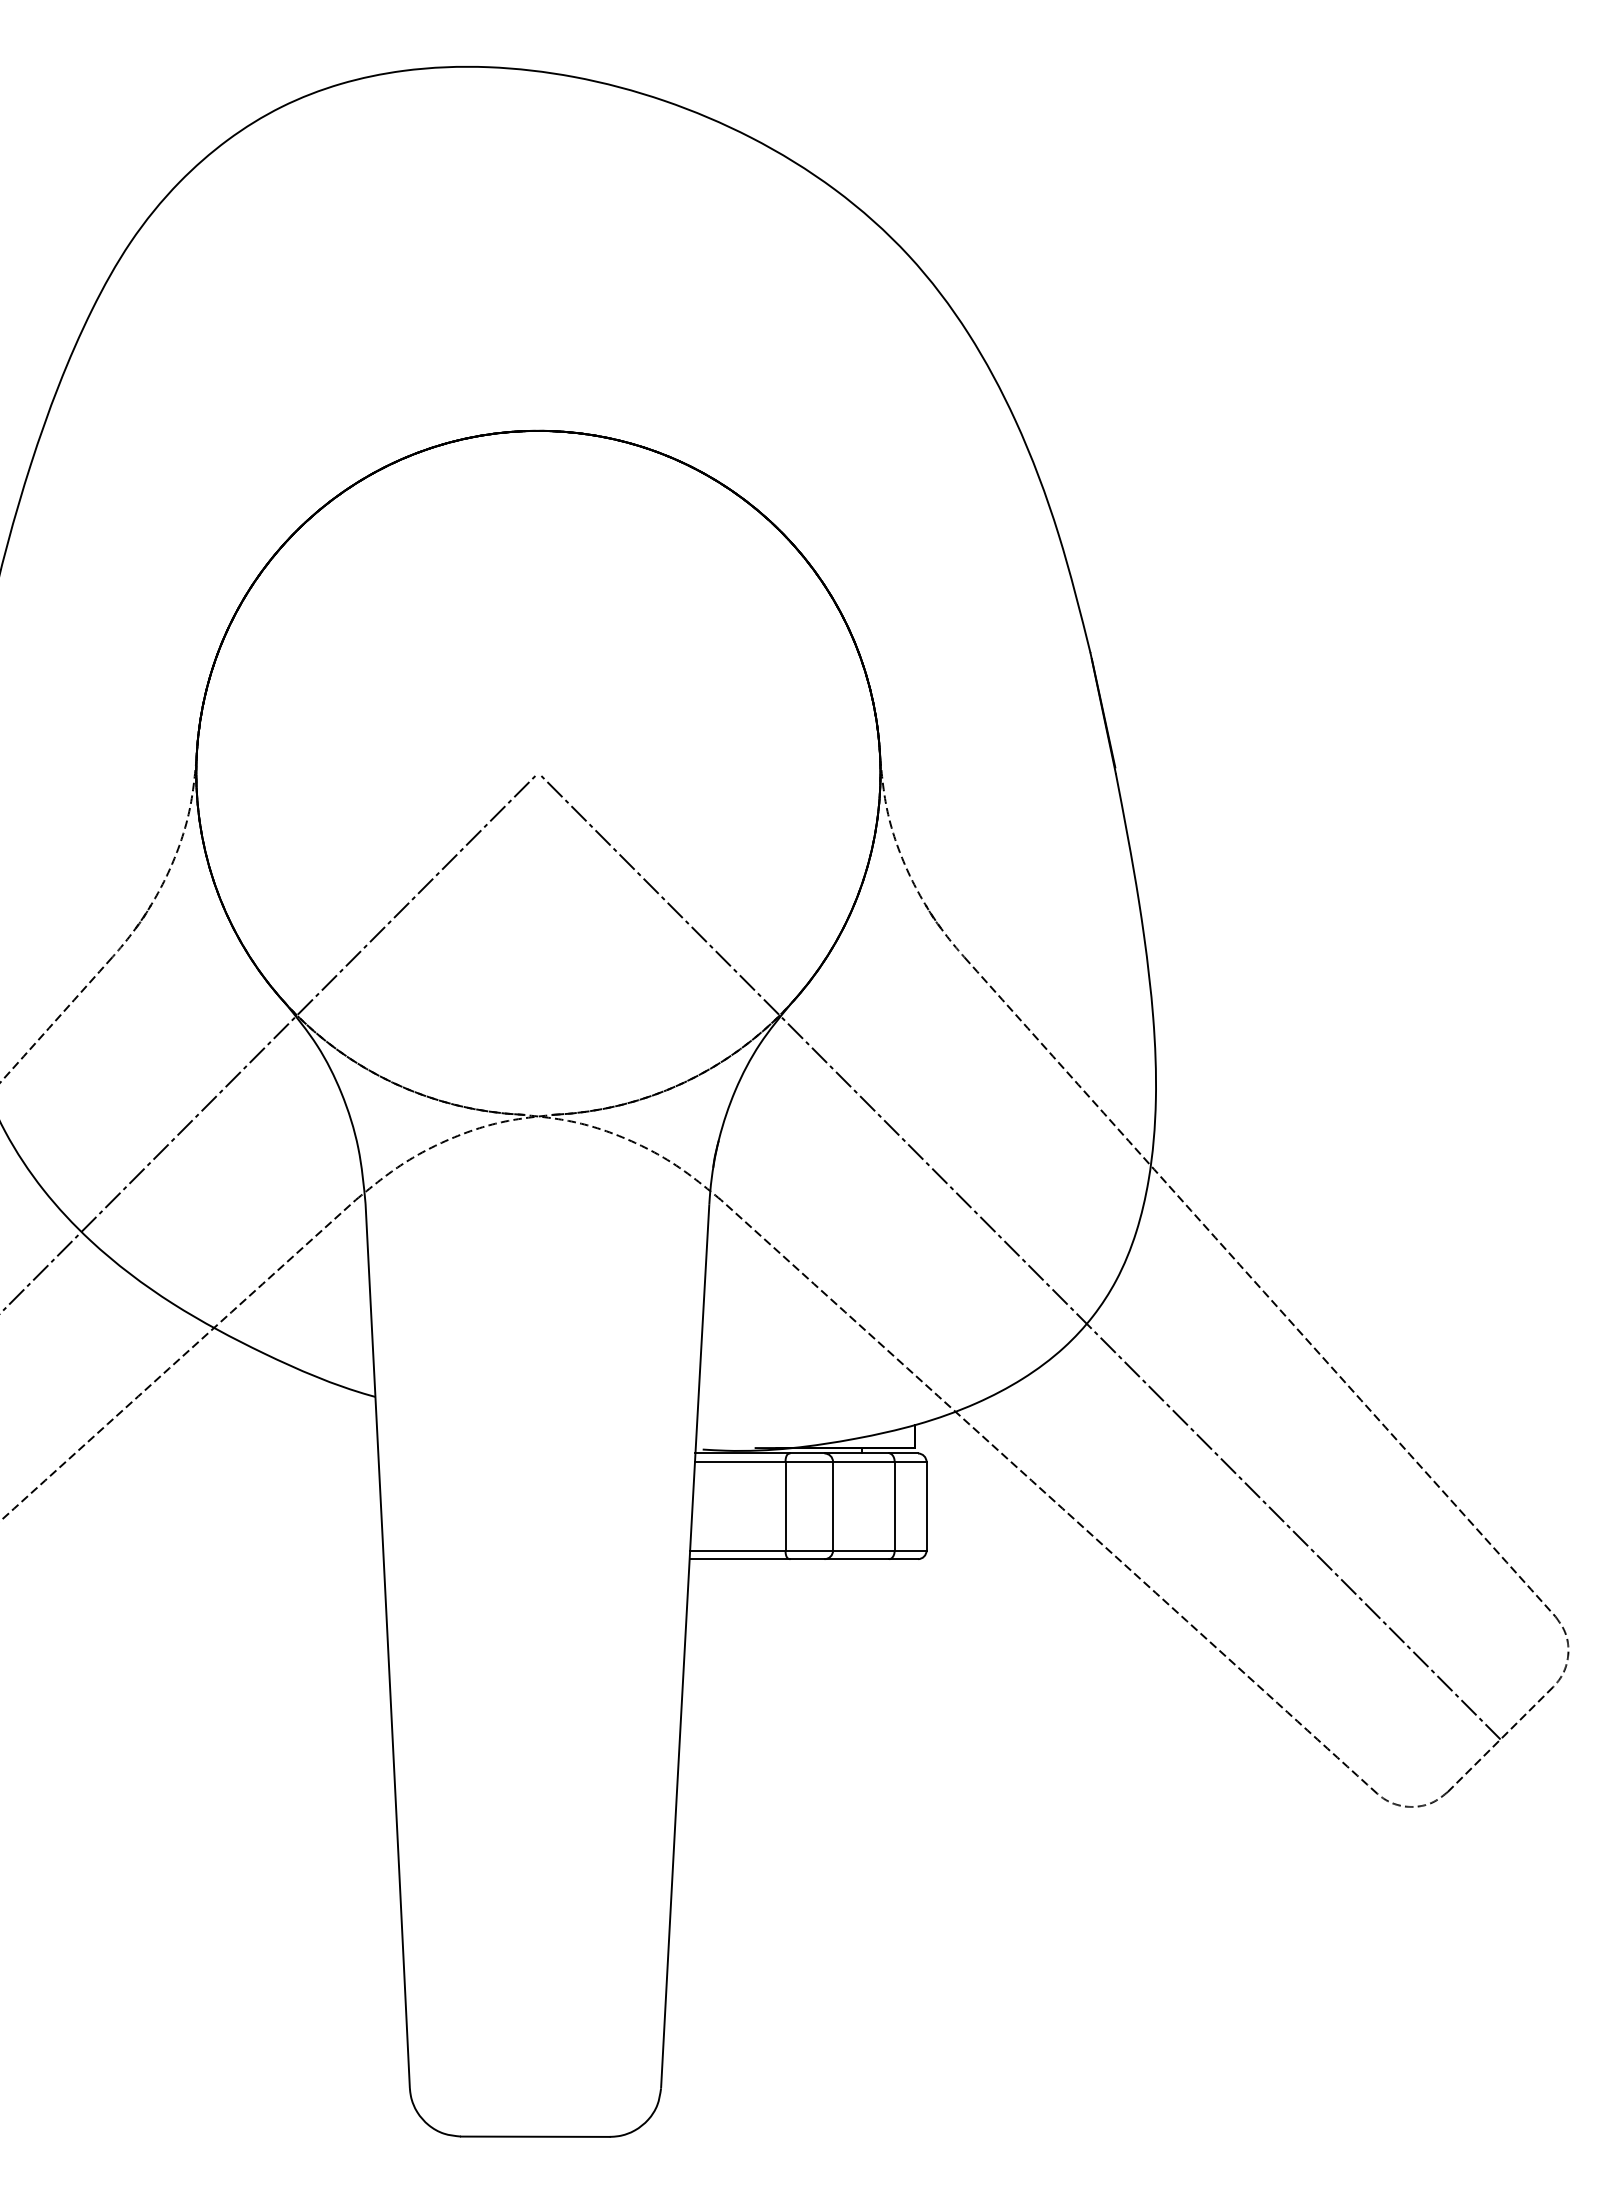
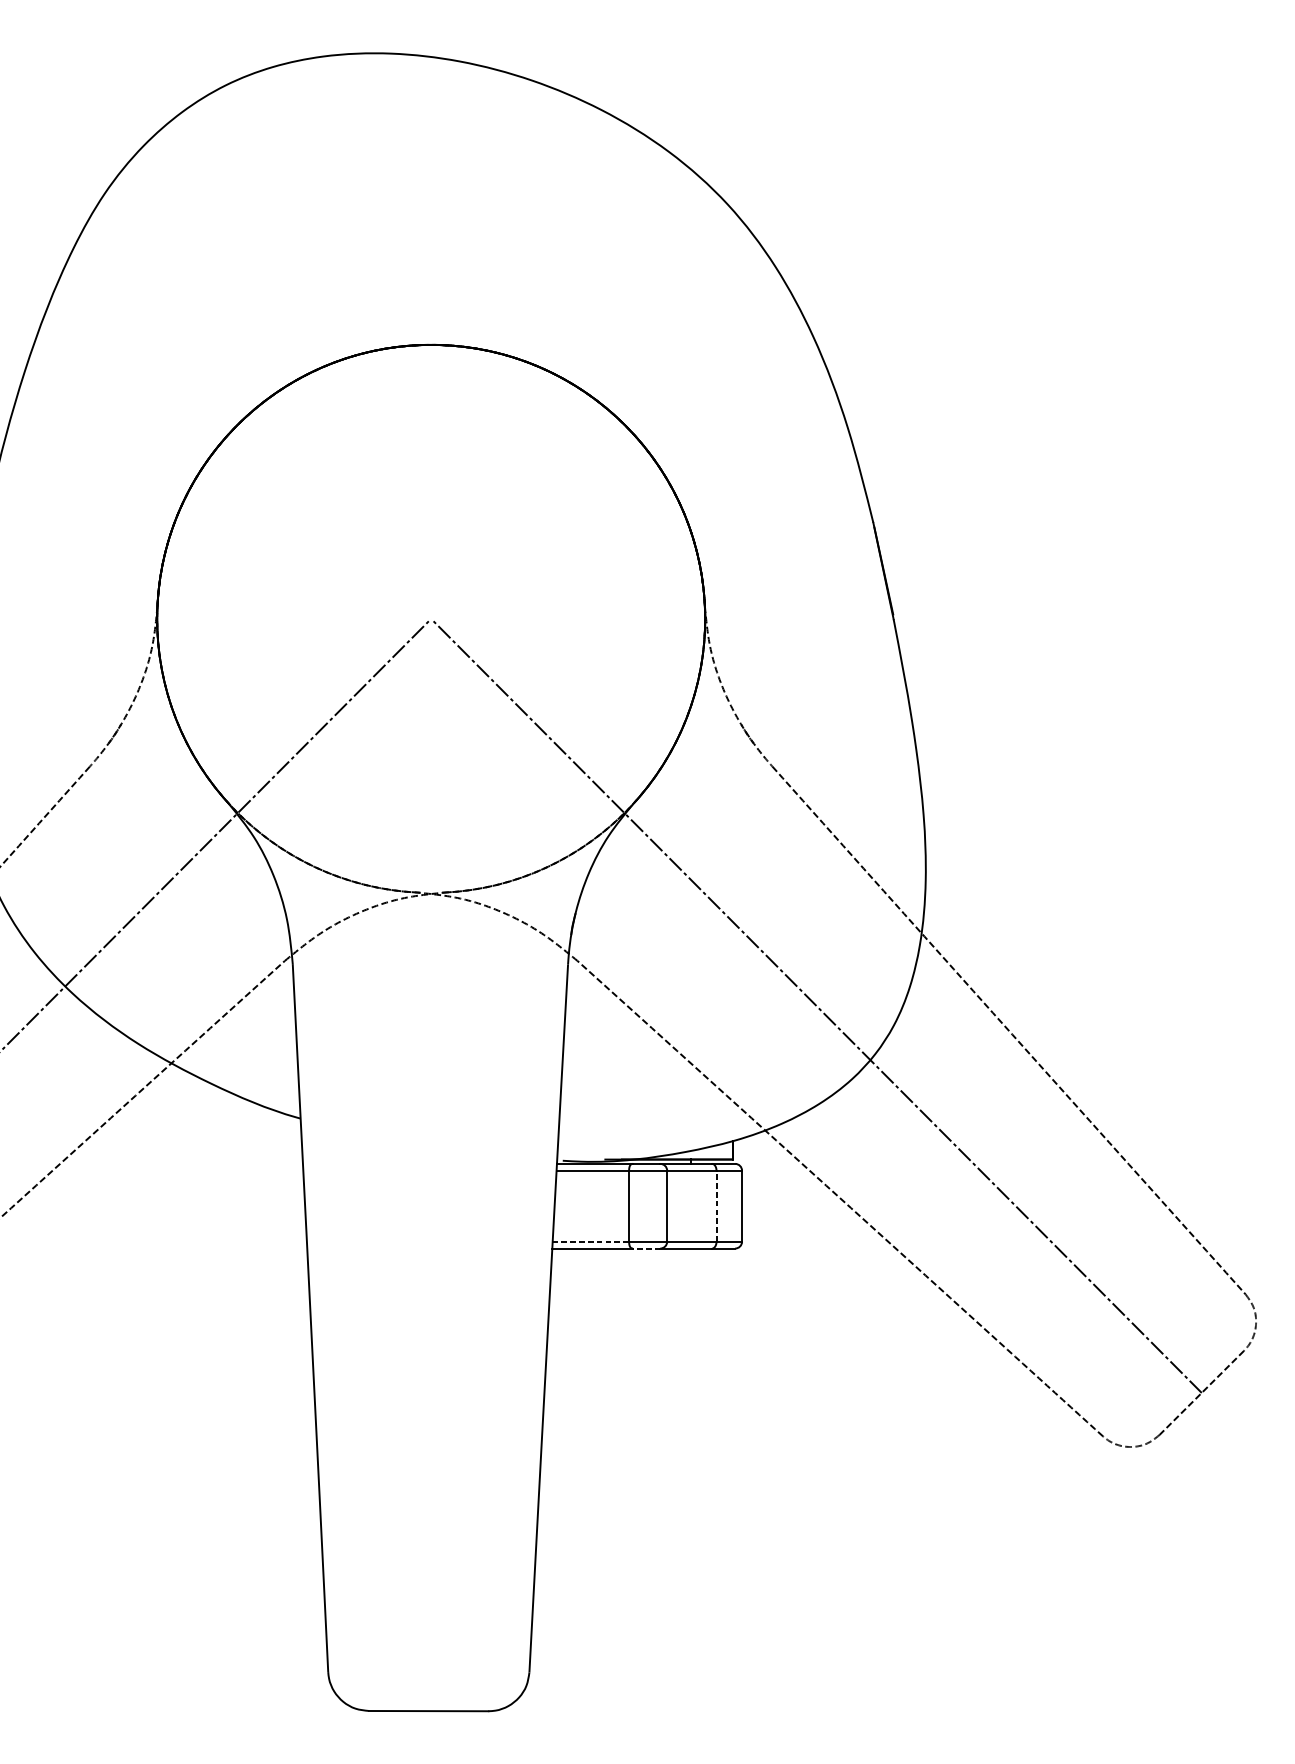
line: (894, 1505) -> (716, 1205), solid -> dashed
line: (737, 1550) -> (590, 1241), solid -> dashed
line: (807, 1559) -> (646, 1248), solid -> dashed

